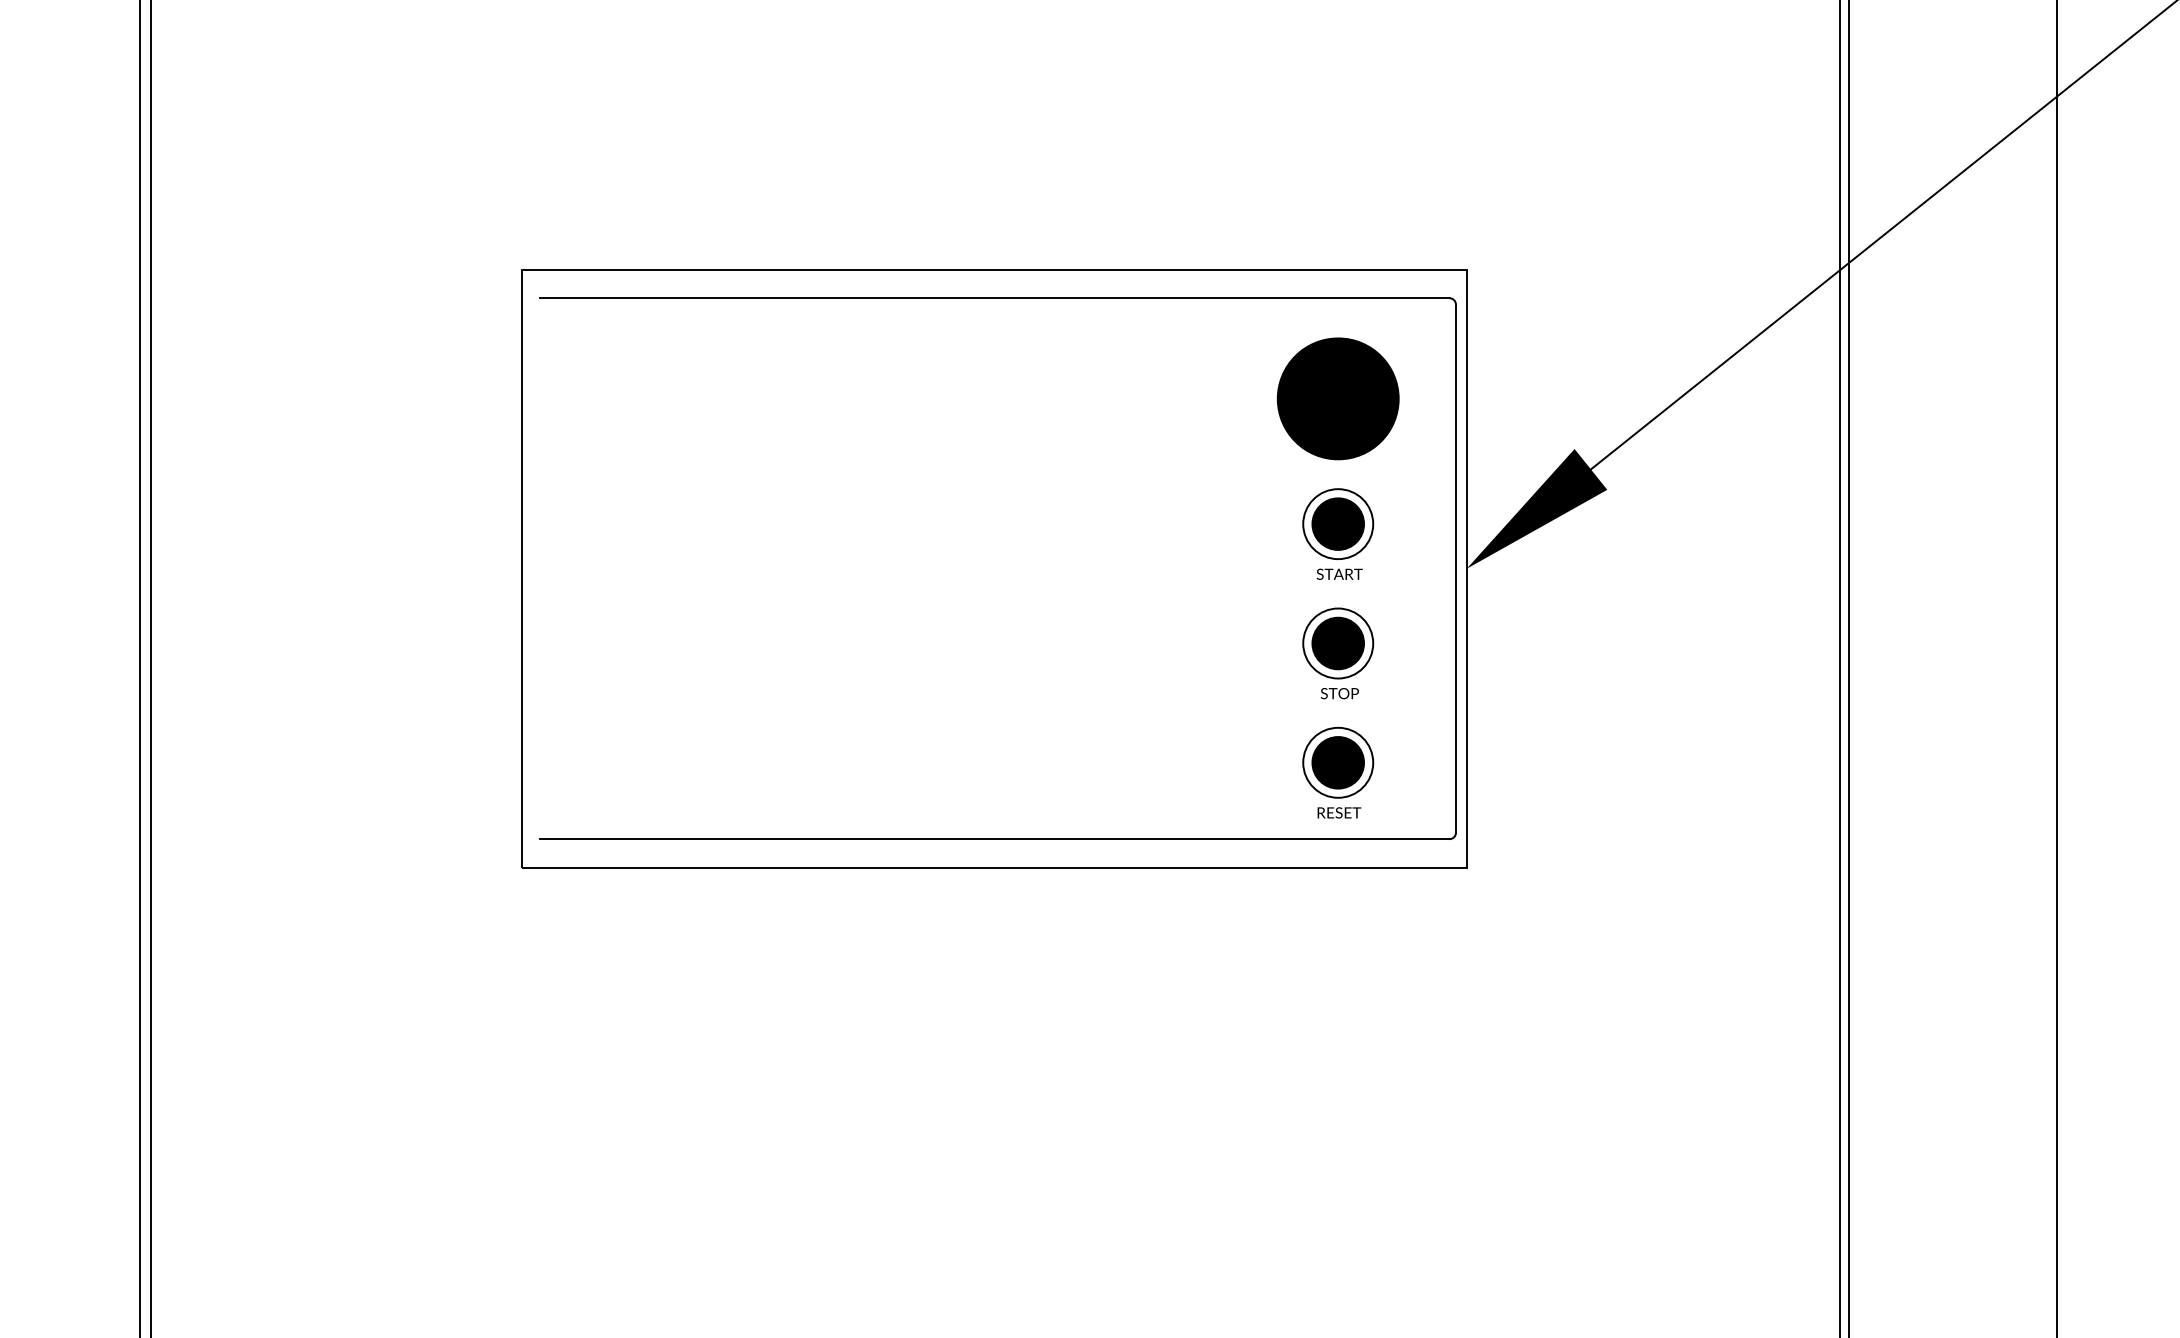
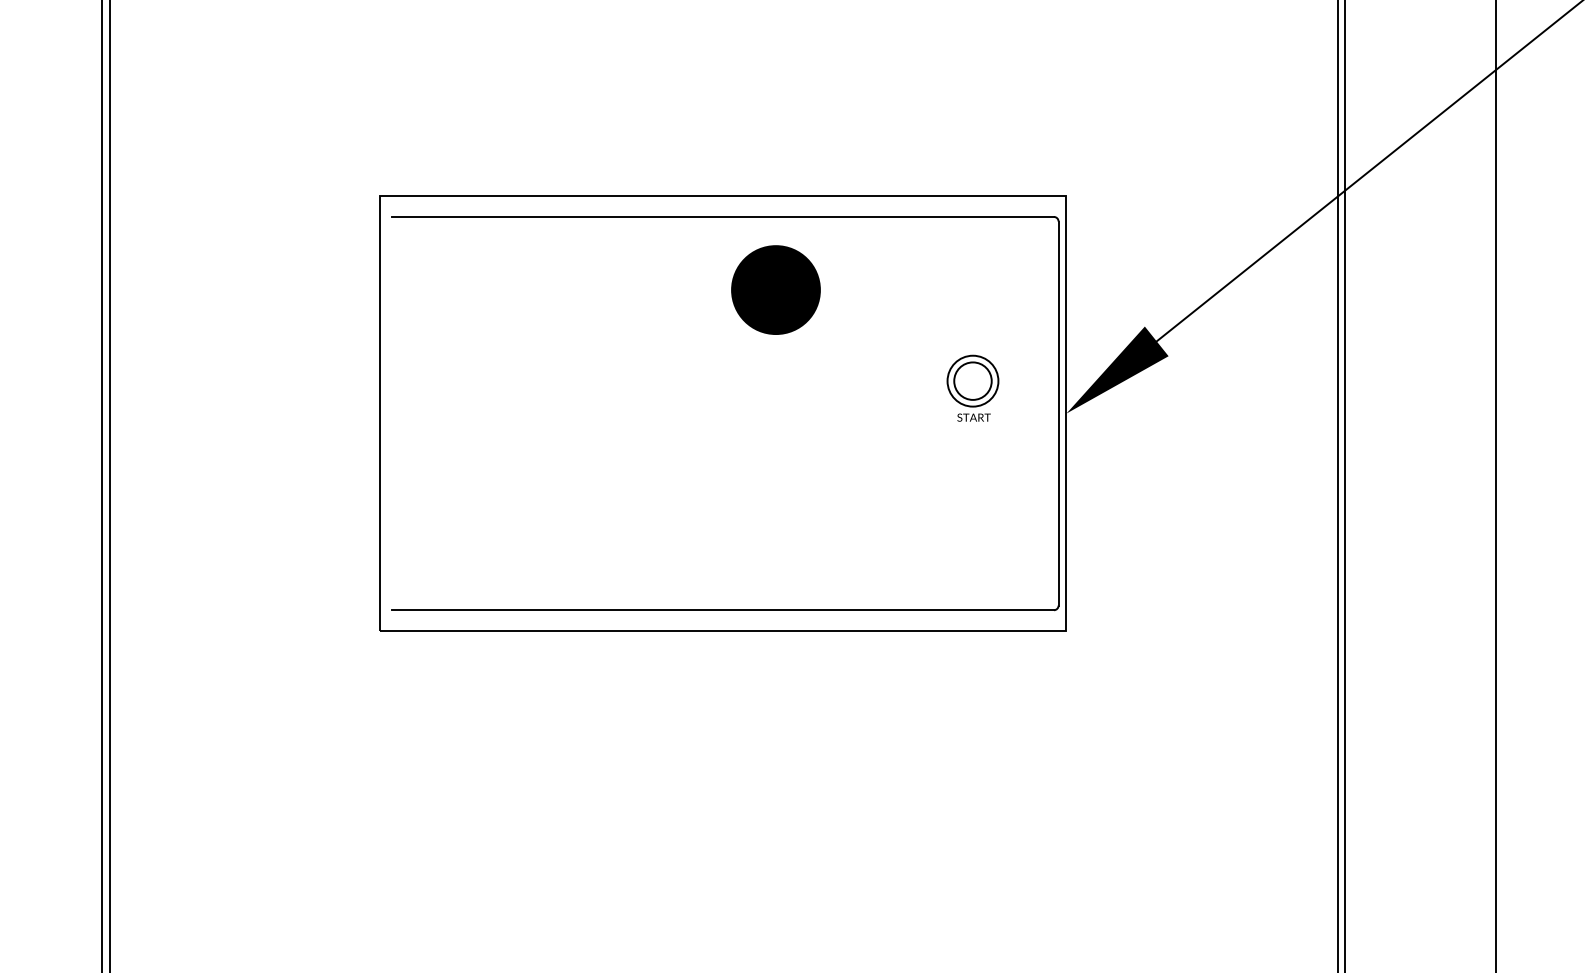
part: (1337, 398) -> (775, 289), moved
fill: (1337, 523) -> (972, 380), removed
part: (1337, 652) -> (972, 474), removed
part: (1337, 772) -> (972, 561), removed

